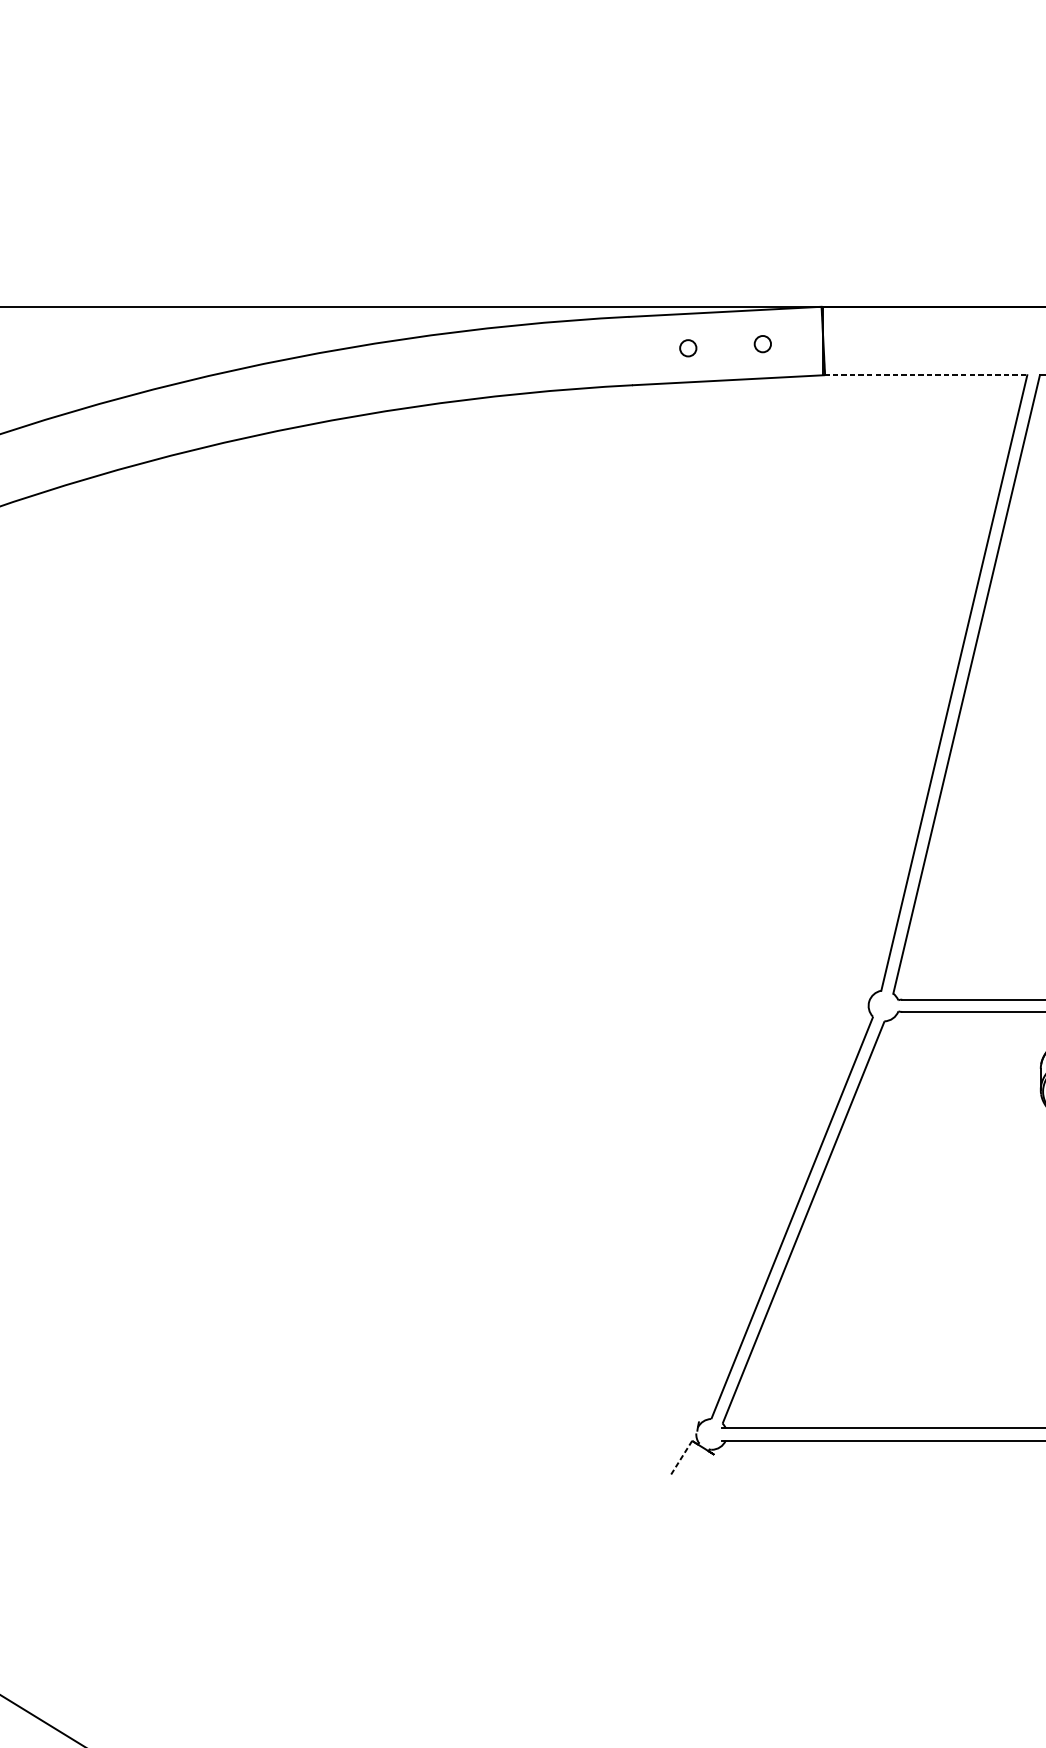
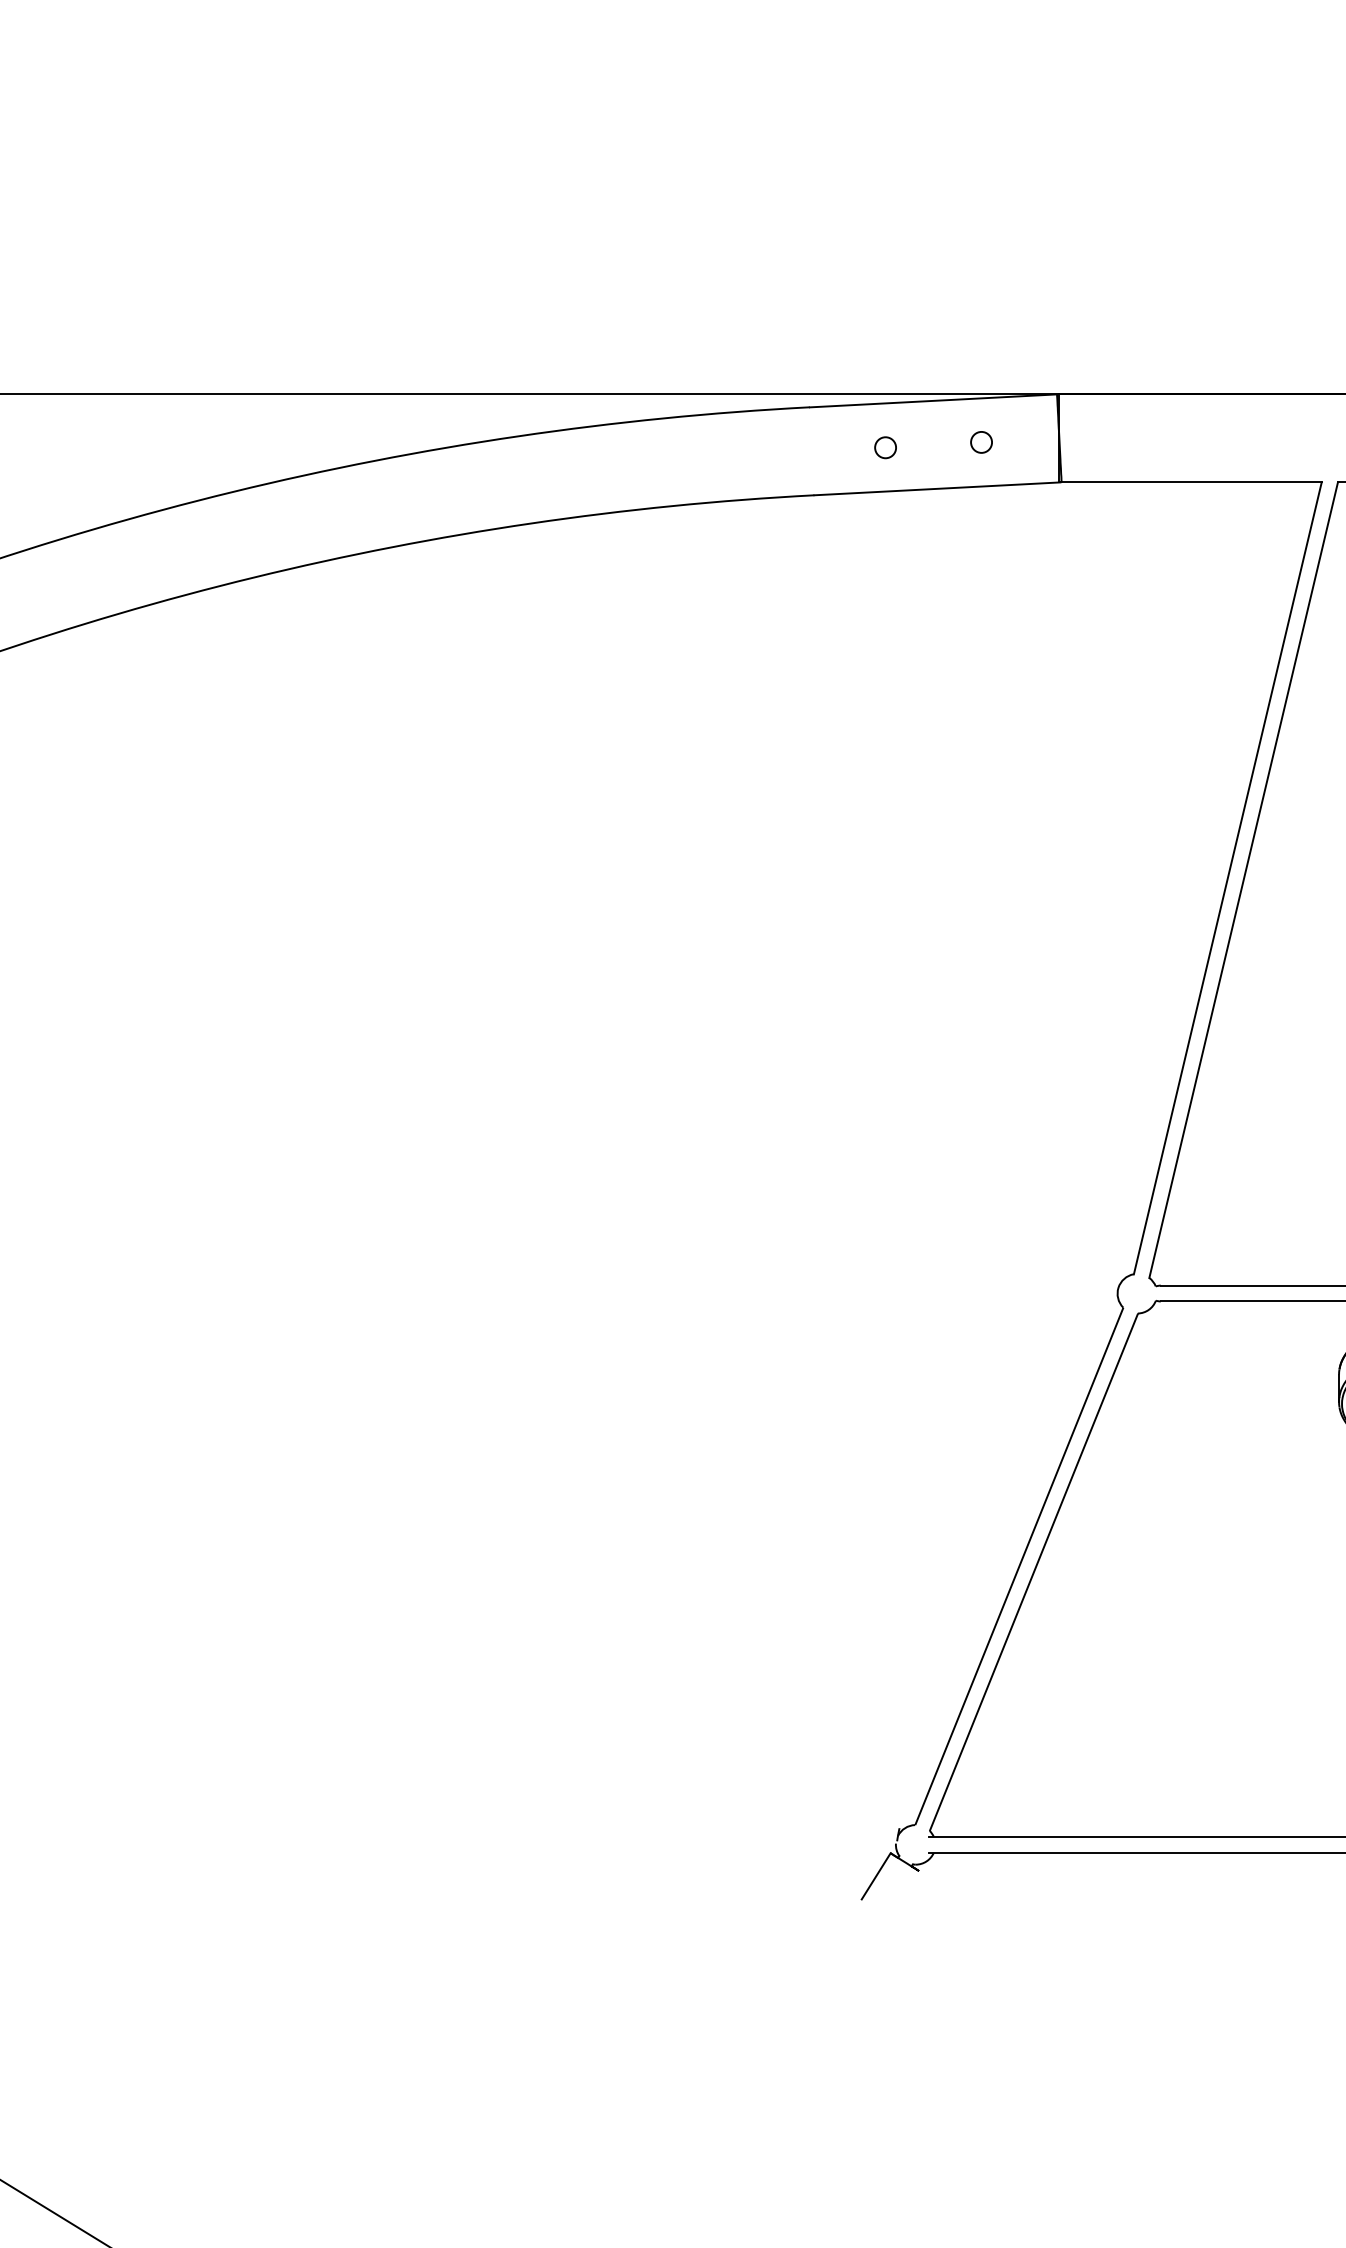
line: (926, 375) -> (1191, 482), dashed -> solid
line: (680, 1458) -> (875, 1876), dashed -> solid

